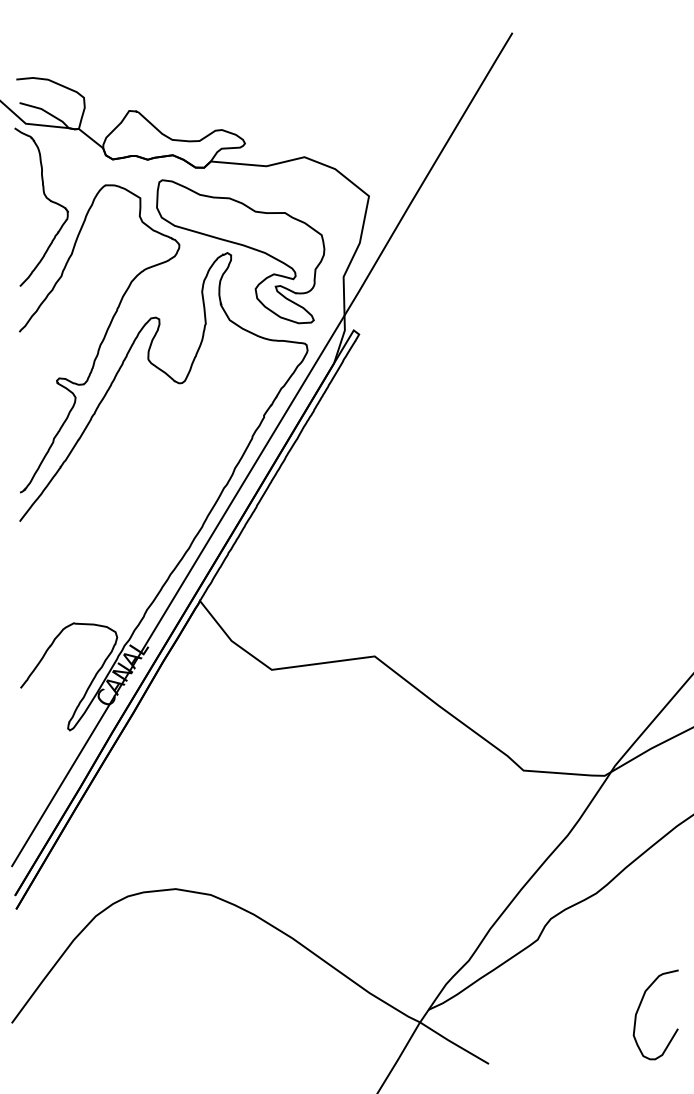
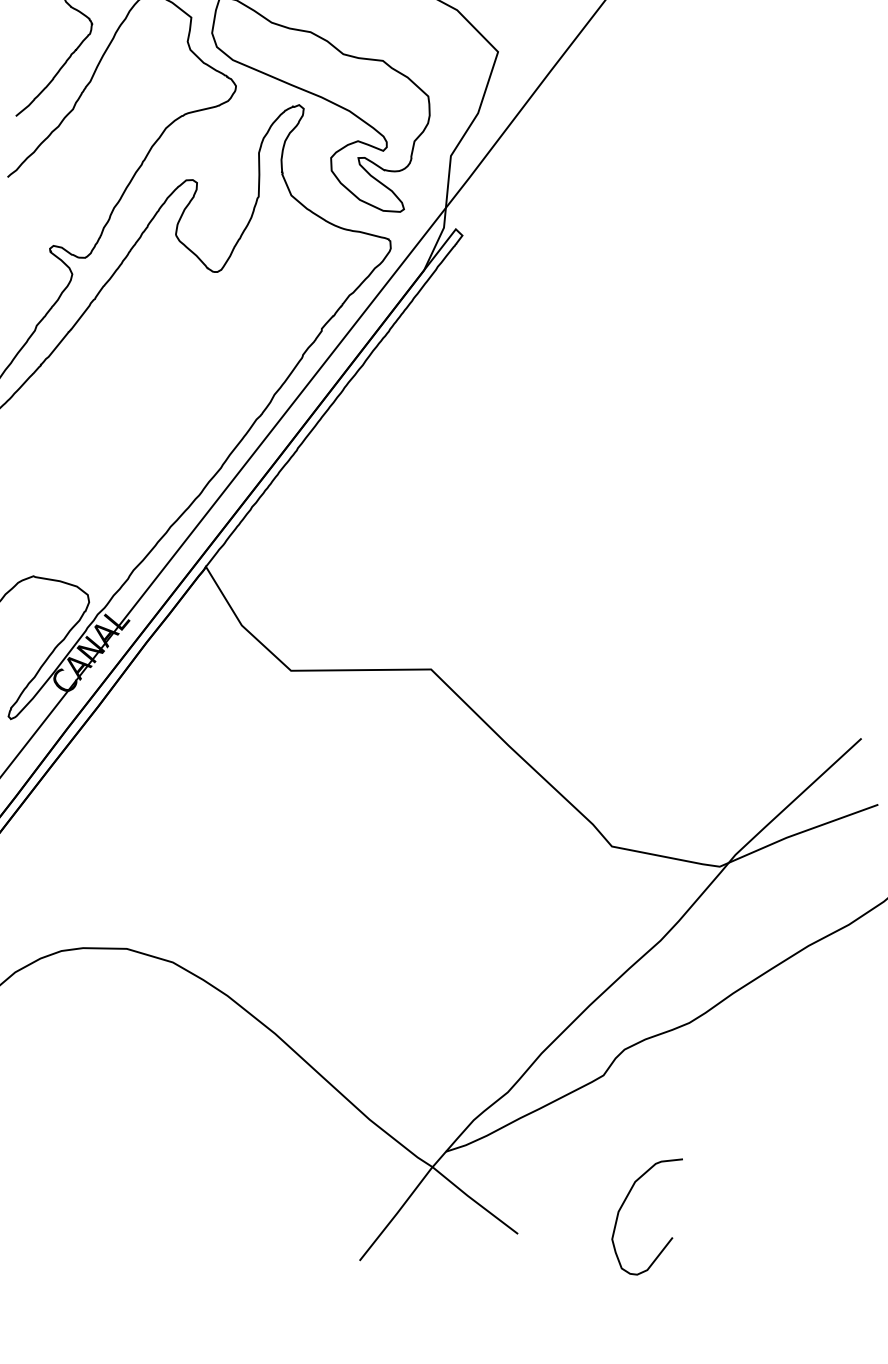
curve: (640, 1006) -> (626, 1201), moved

